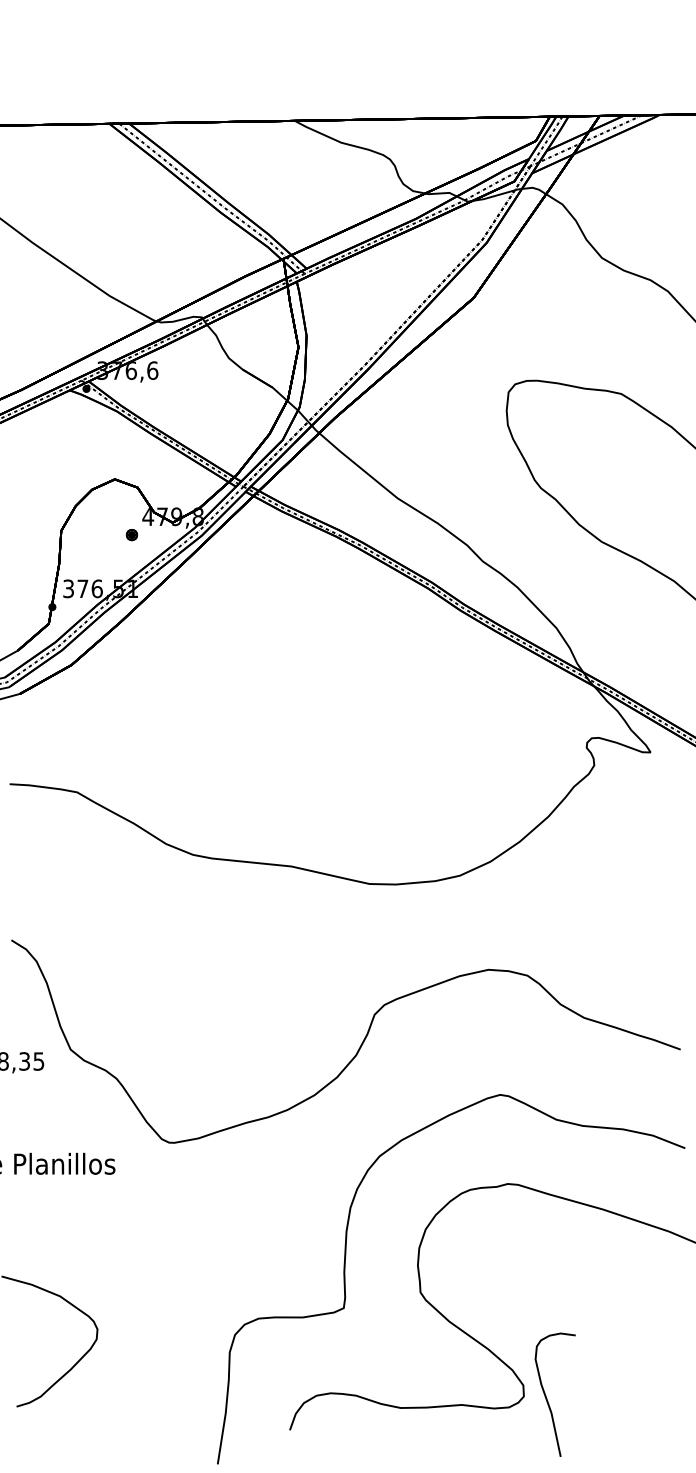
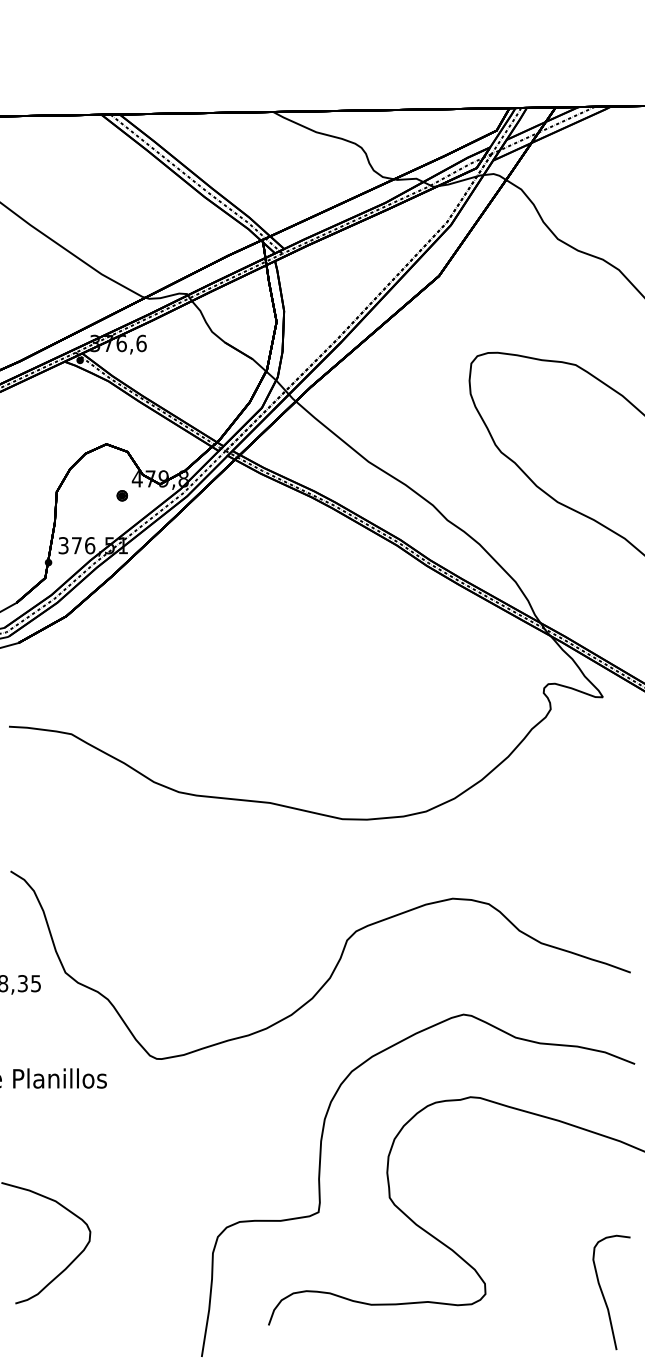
curve: (547, 1397) -> (604, 1295), moved

